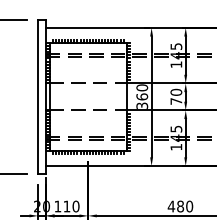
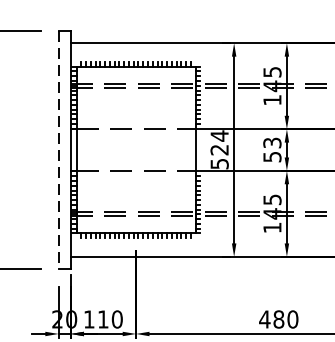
line: (38, 96) -> (59, 149), solid -> dashed
text: (142, 96) -> (220, 149), 360 -> 524
text: (176, 96) -> (272, 149), 70 -> 53

